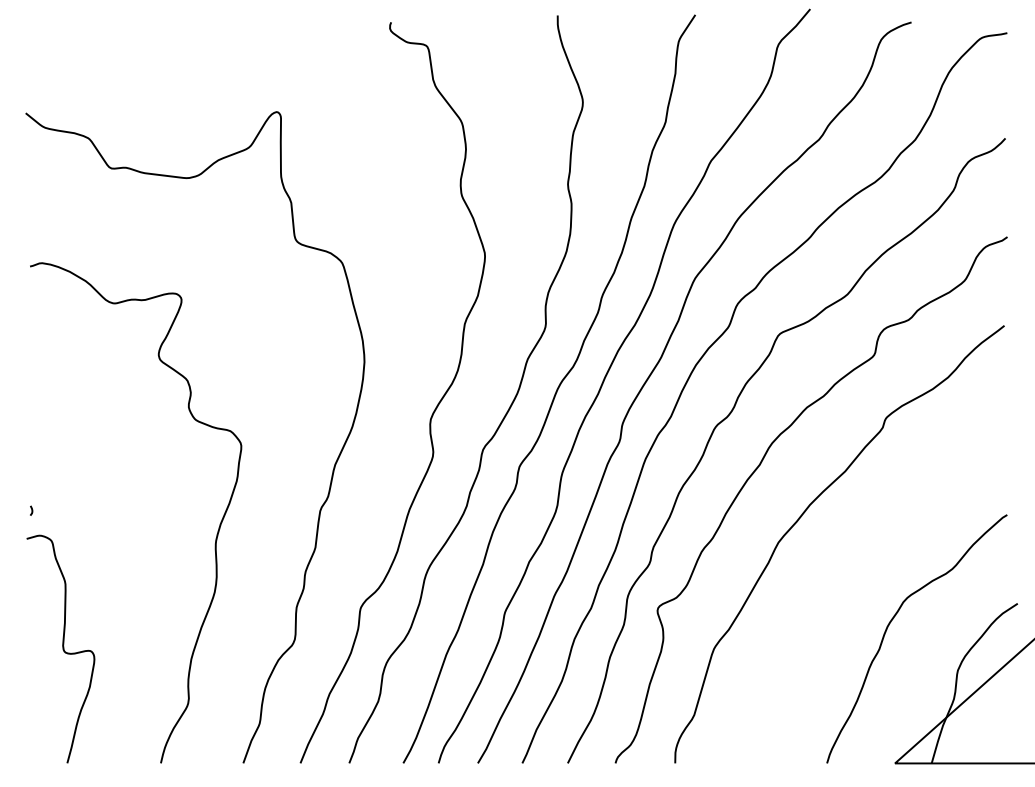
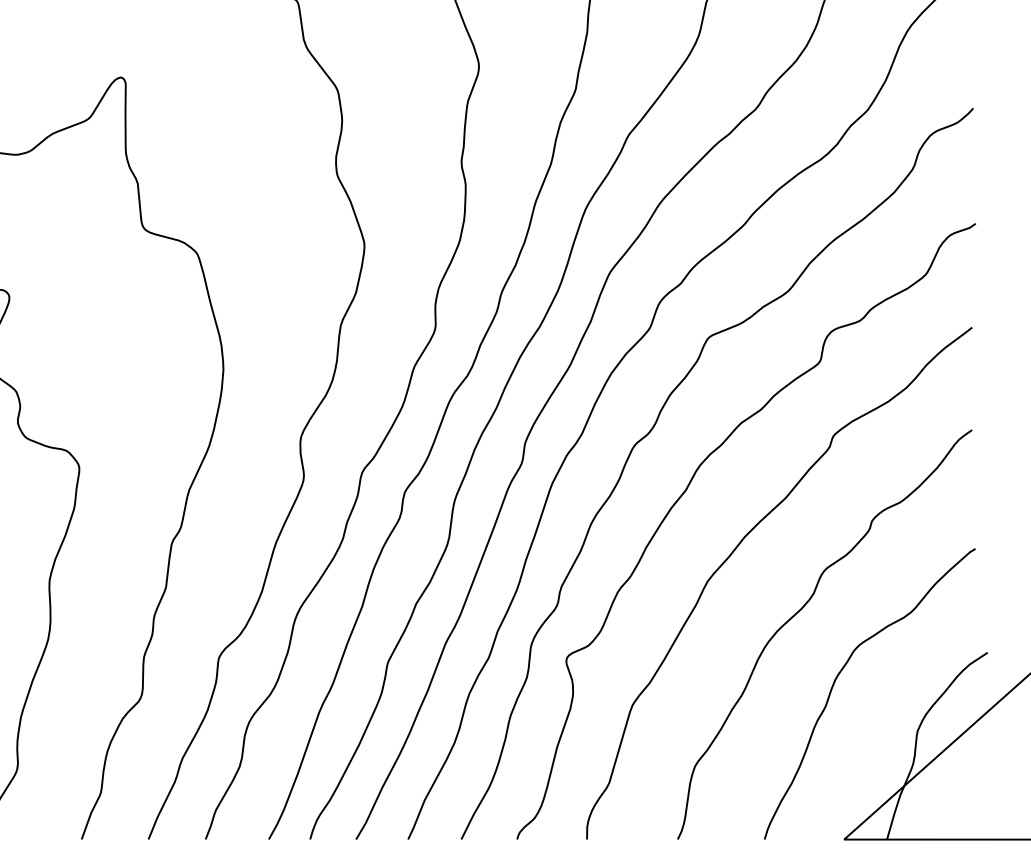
curve: (858, 567) -> (801, 610), added

